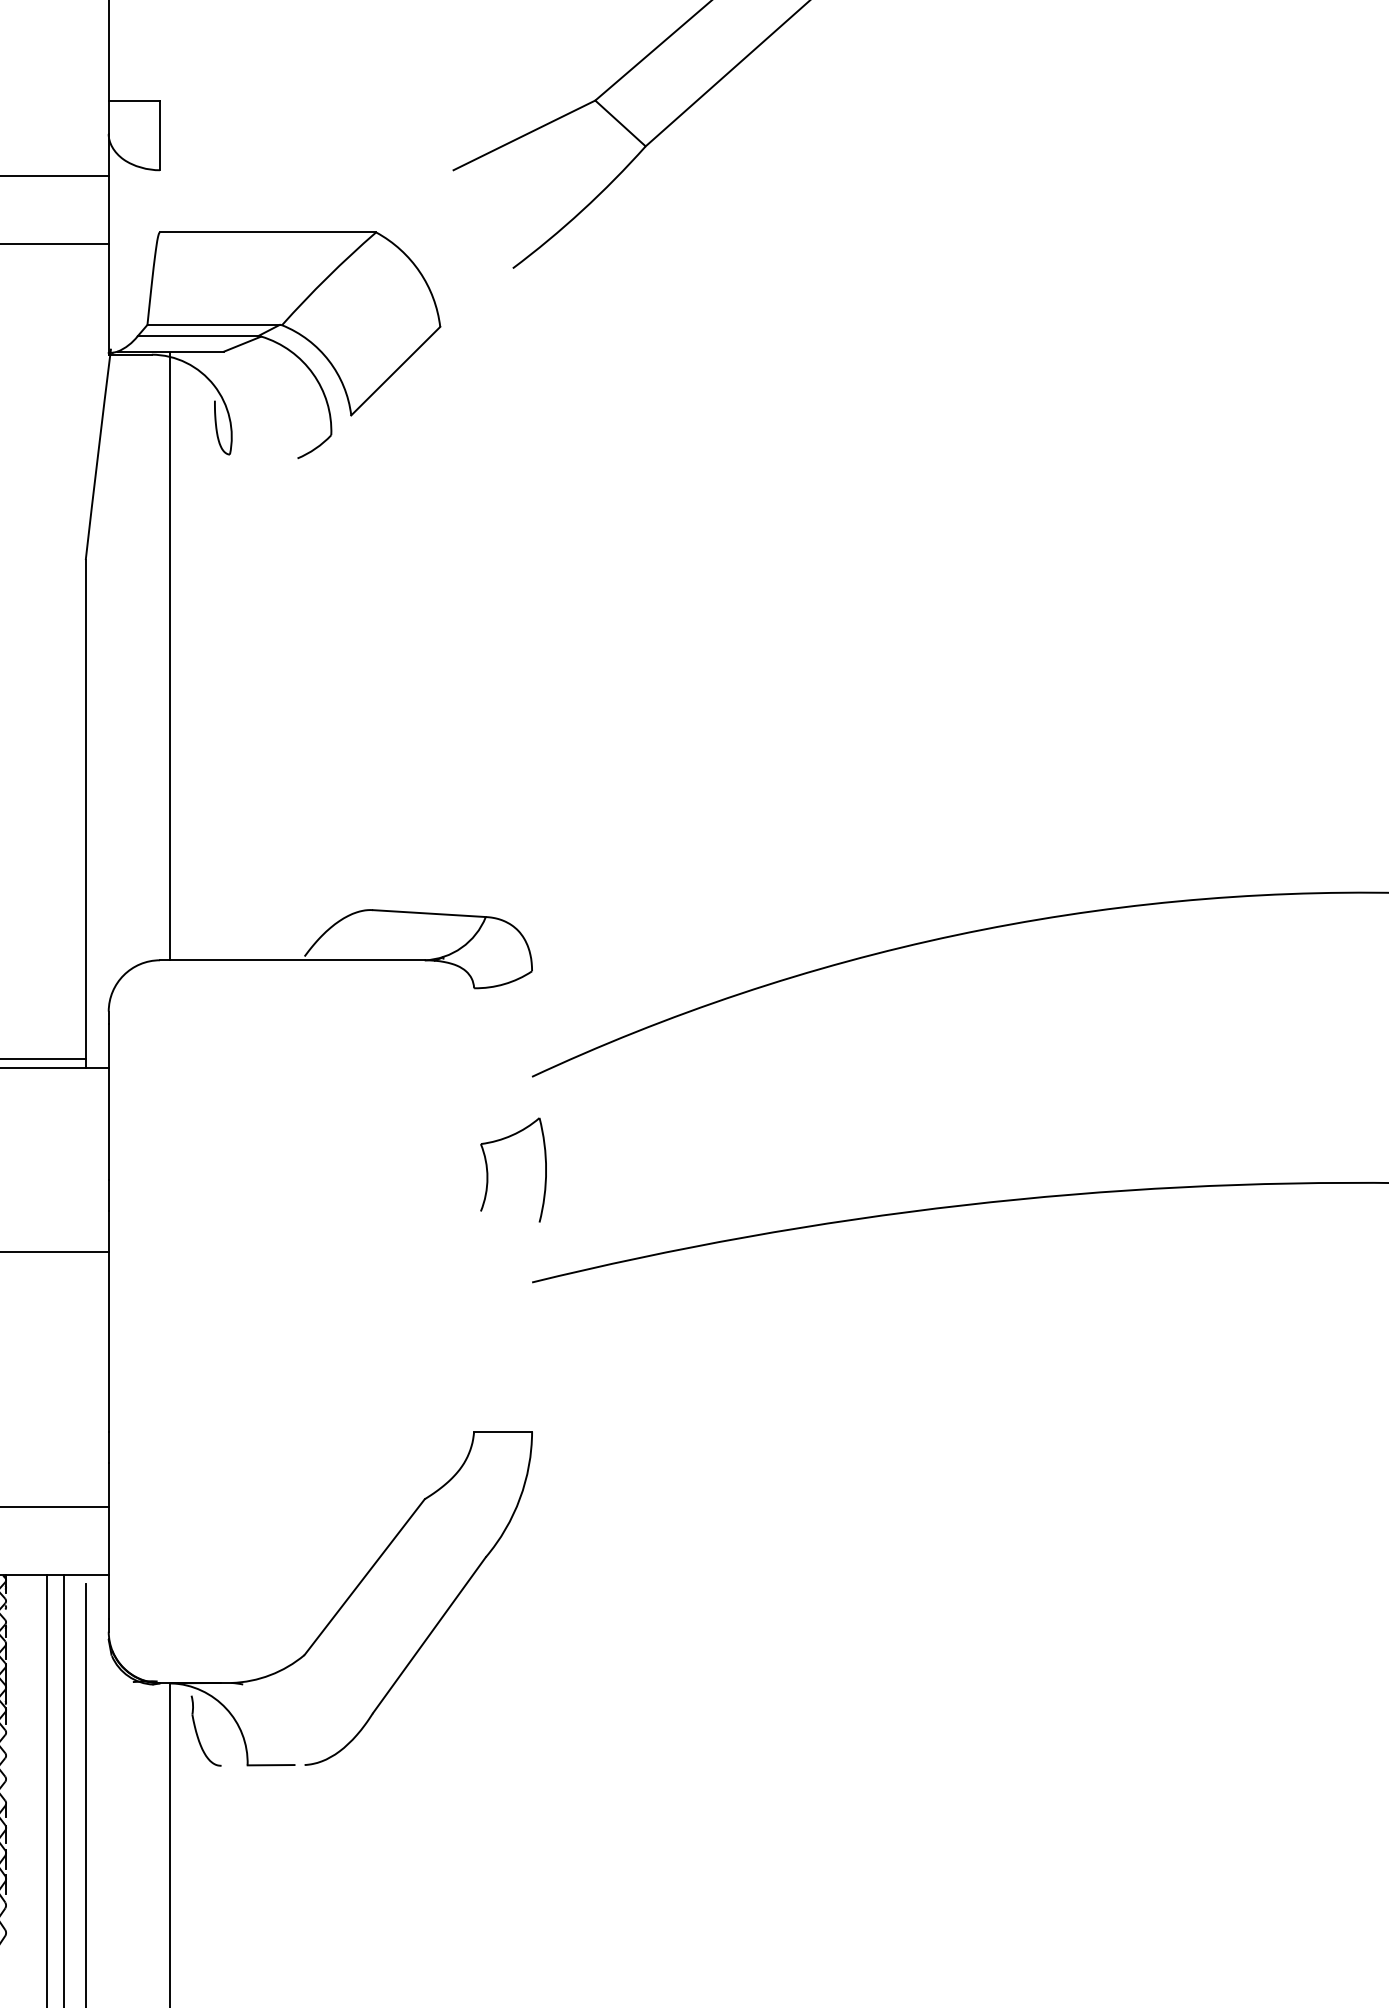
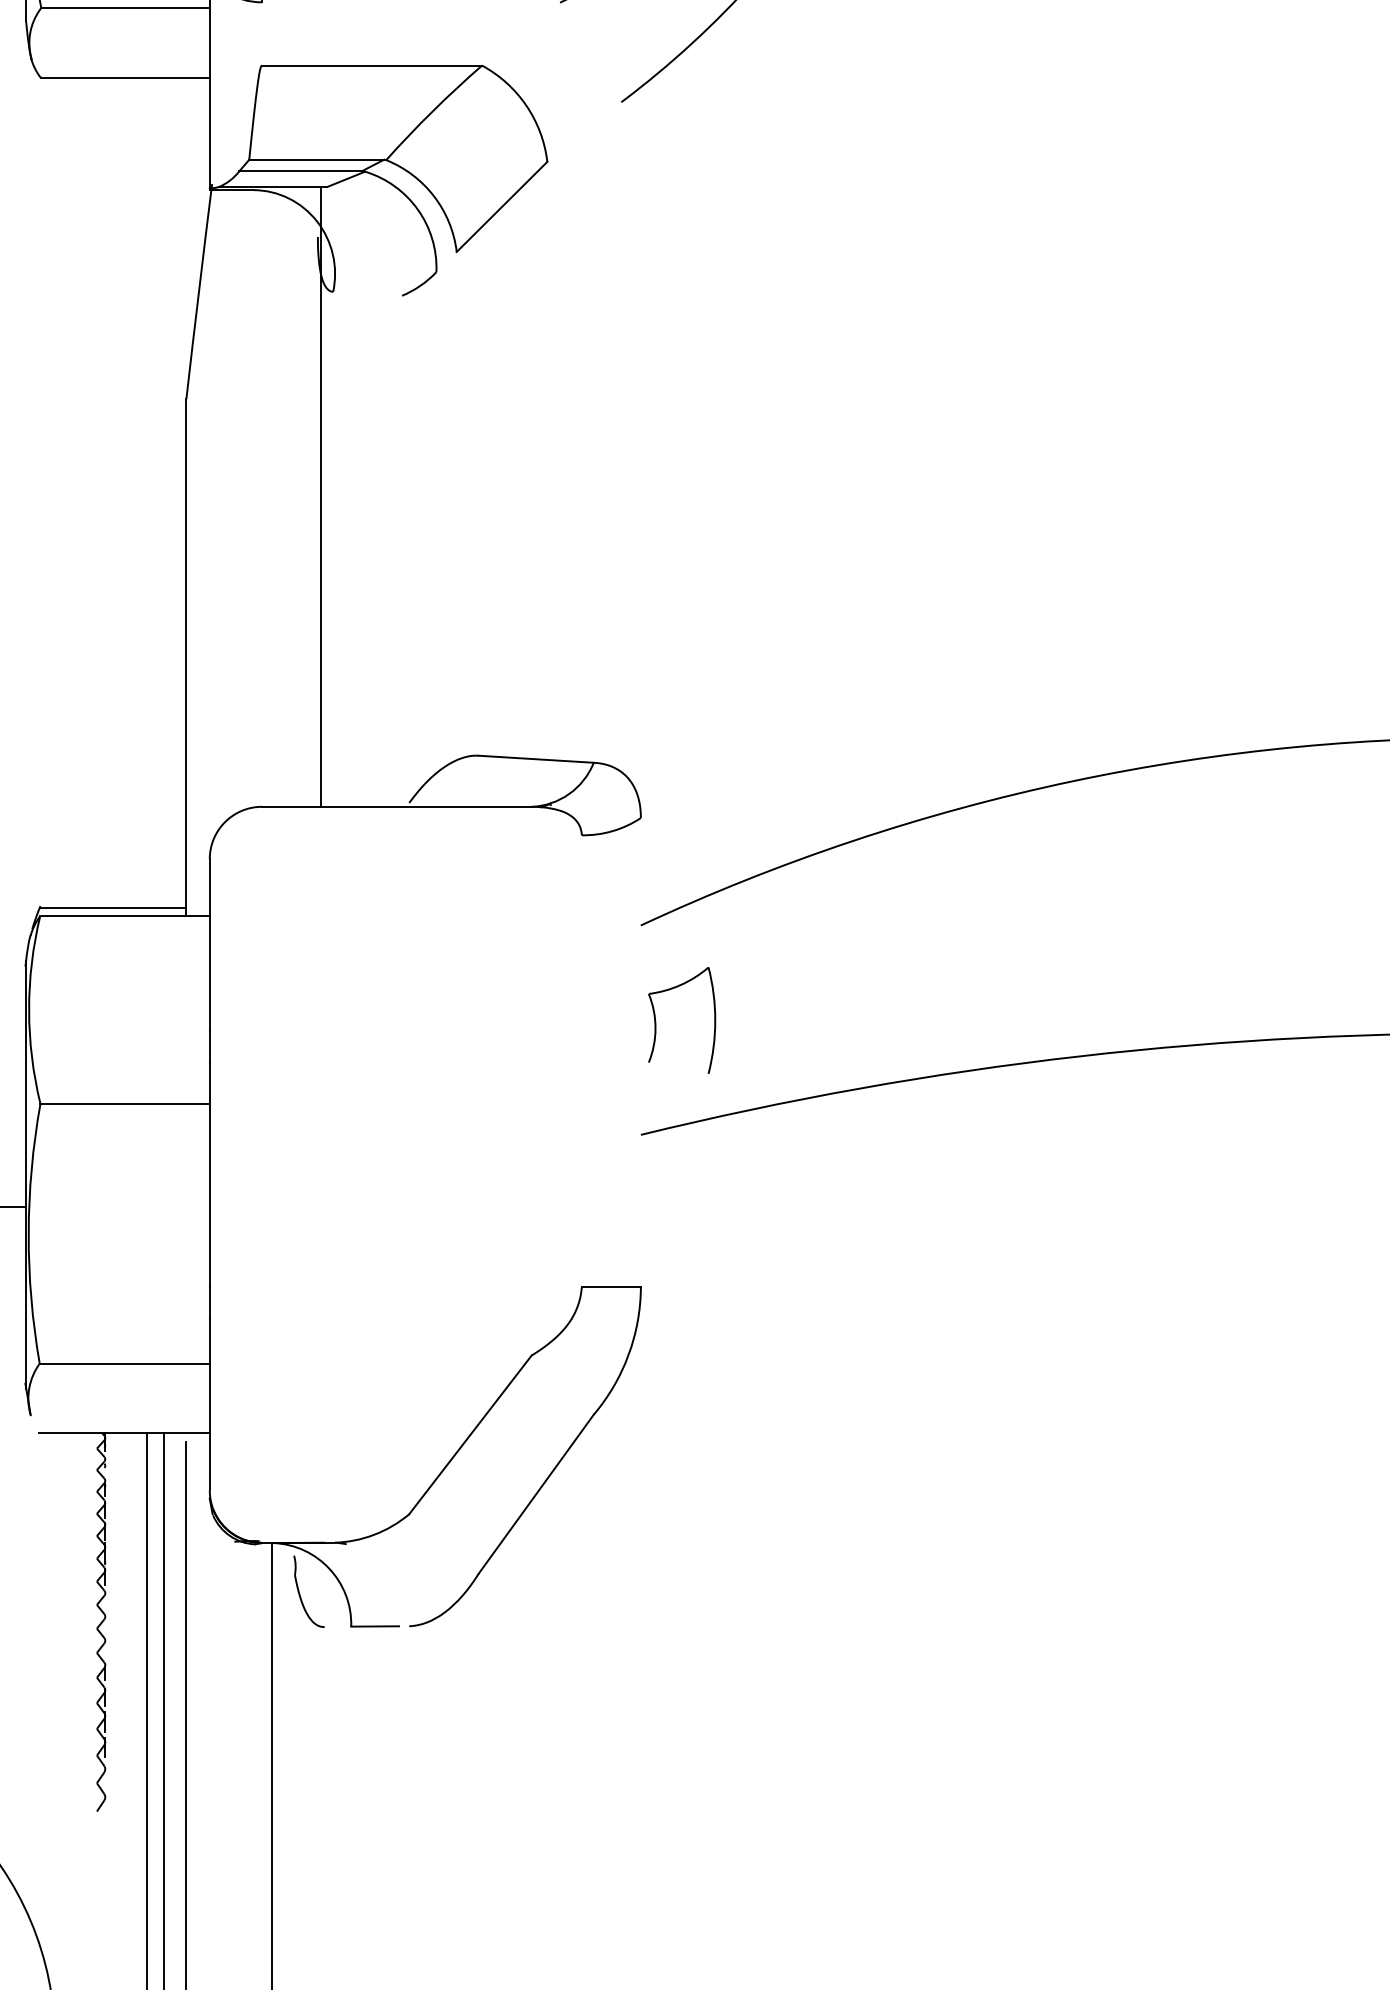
line: (170, 656) -> (321, 497), moved
part: (488, 1171) -> (656, 1021), moved

